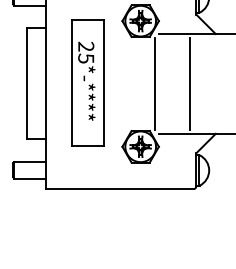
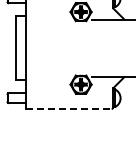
part: (87, 82) -> (50, 47), removed
line: (155, 84) -> (89, 48), removed
line: (189, 84) -> (109, 48), removed
line: (120, 188) -> (69, 108), solid -> dashed

